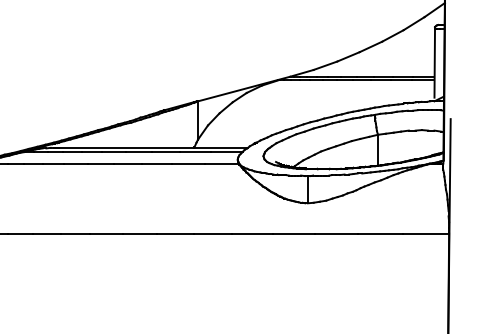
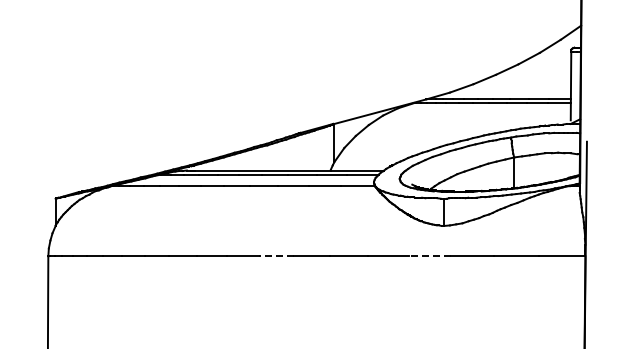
line: (139, 233) -> (275, 256), solid -> dashed
line: (294, 233) -> (430, 256), solid -> dashed

